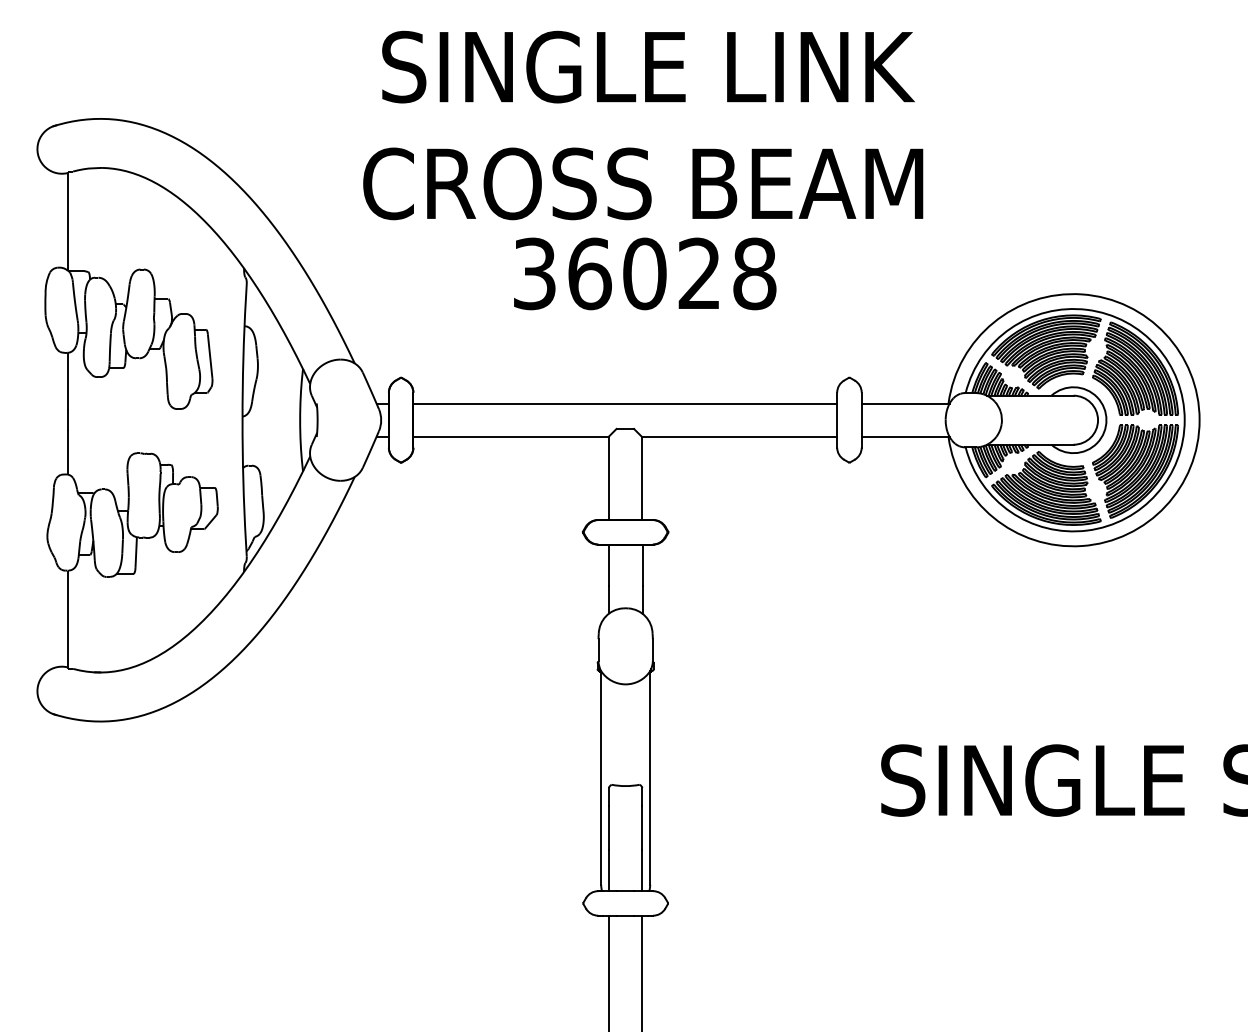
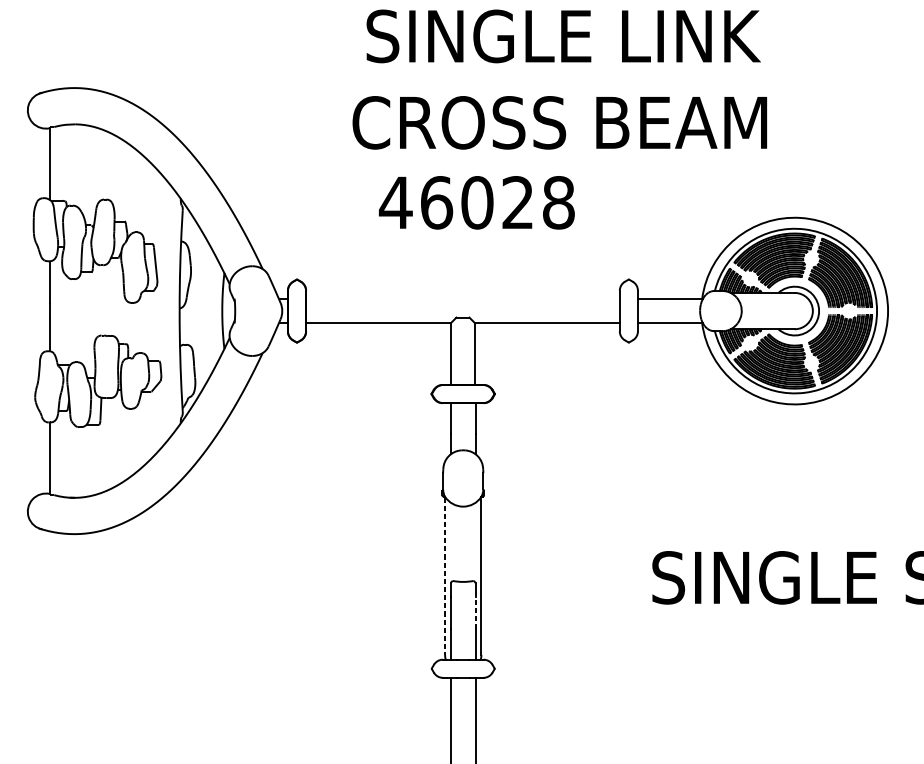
text: (643, 125) -> (560, 79), moved
text: (534, 273) -> (395, 202), 36028 -> 46028
line: (625, 403) -> (463, 298), removed
line: (601, 778) -> (445, 576), solid -> dashed
line: (642, 828) -> (475, 613), solid -> dashed

